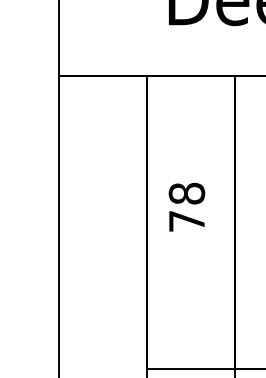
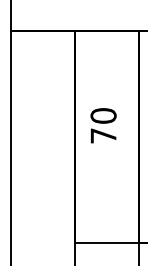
text: (187, 193) -> (103, 115), 78 -> 70

